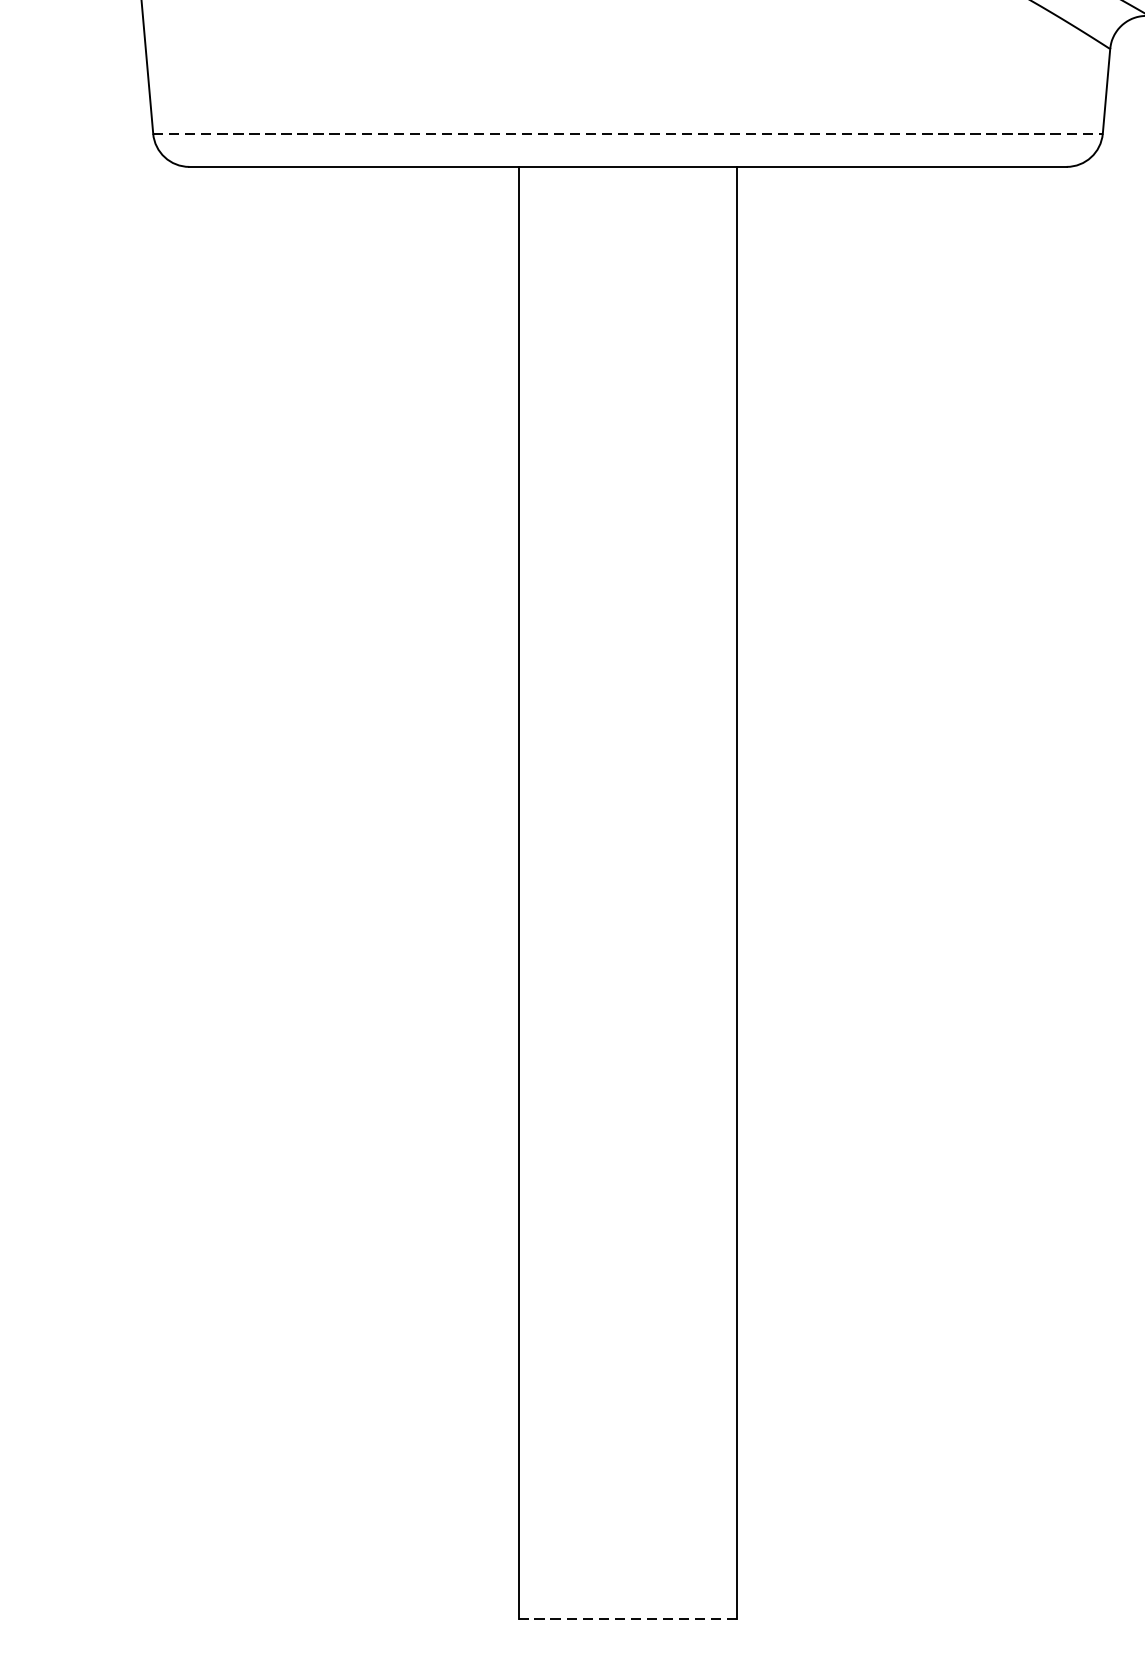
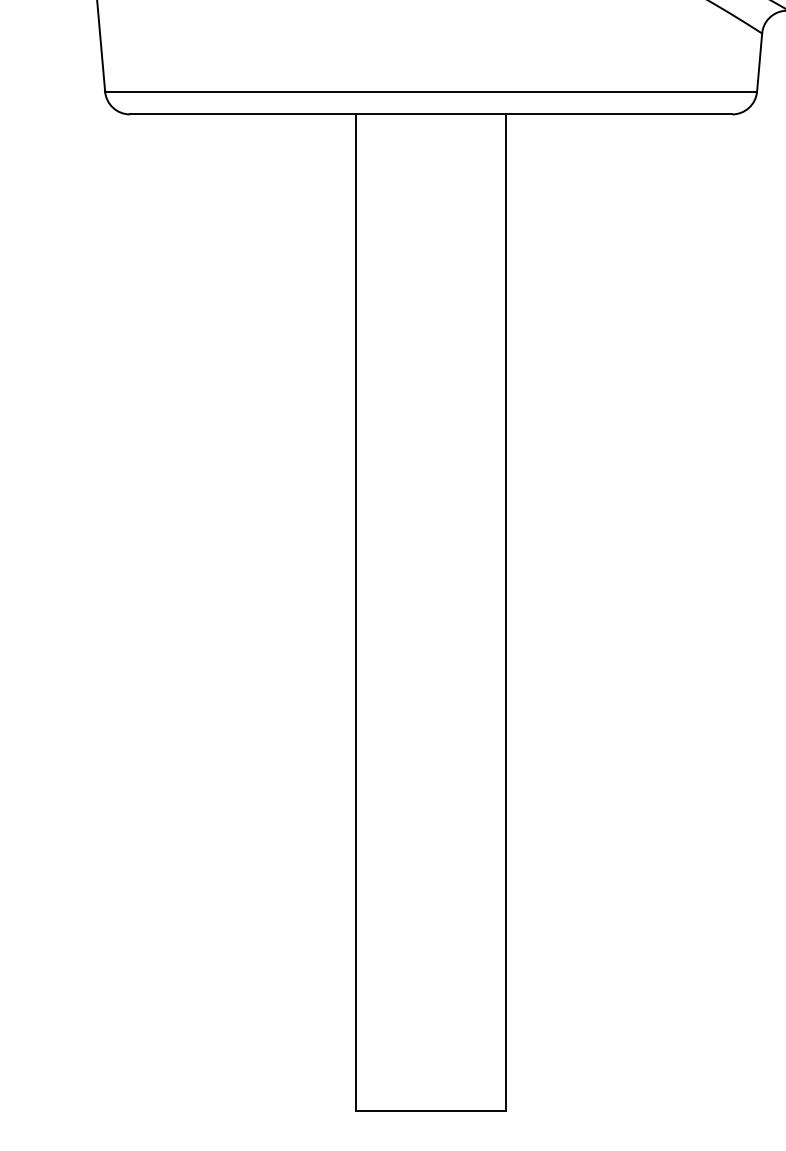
line: (628, 133) -> (431, 91), dashed -> solid
line: (628, 1619) -> (431, 1111), dashed -> solid

